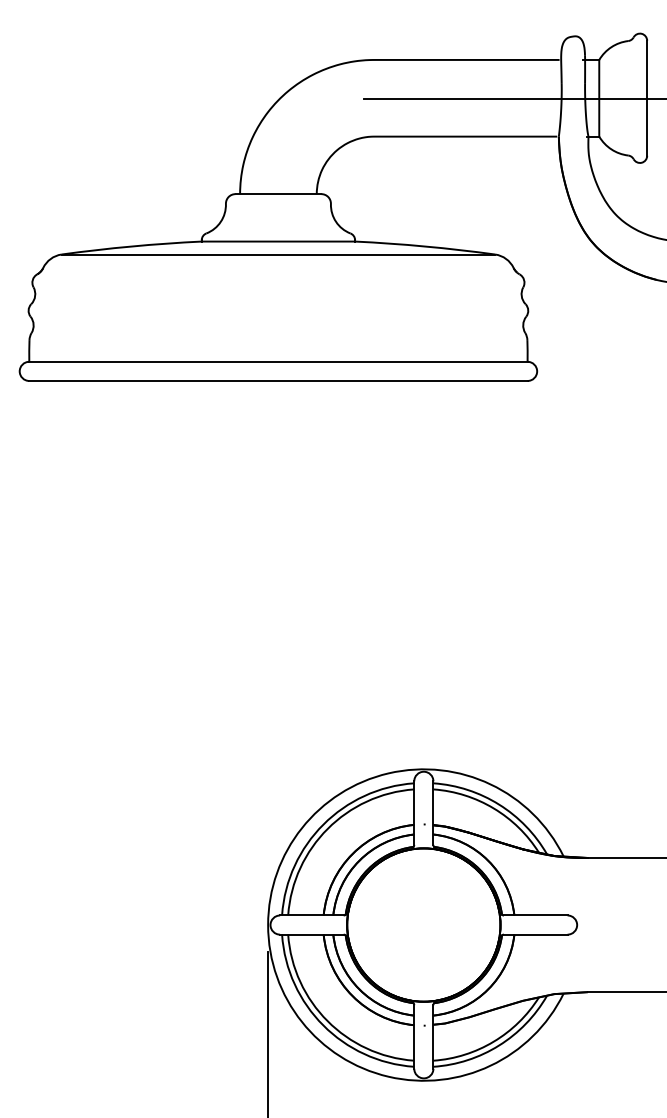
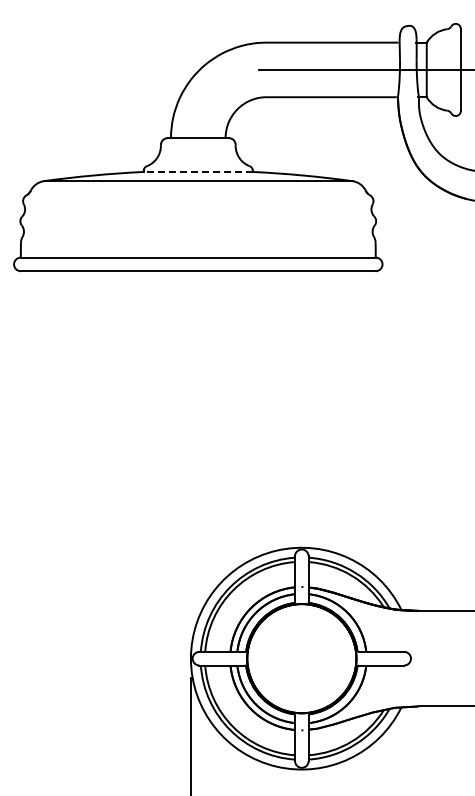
line: (278, 240) -> (198, 171), solid -> dashed

